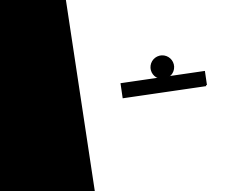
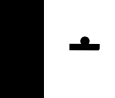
part: (162, 74) -> (84, 43), size x0.7

